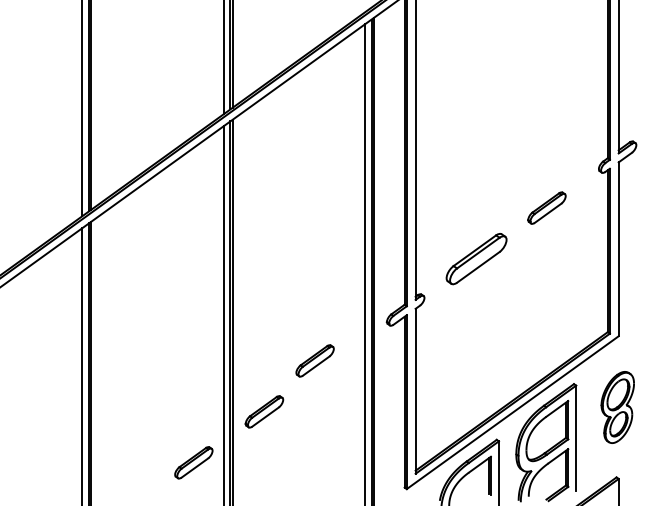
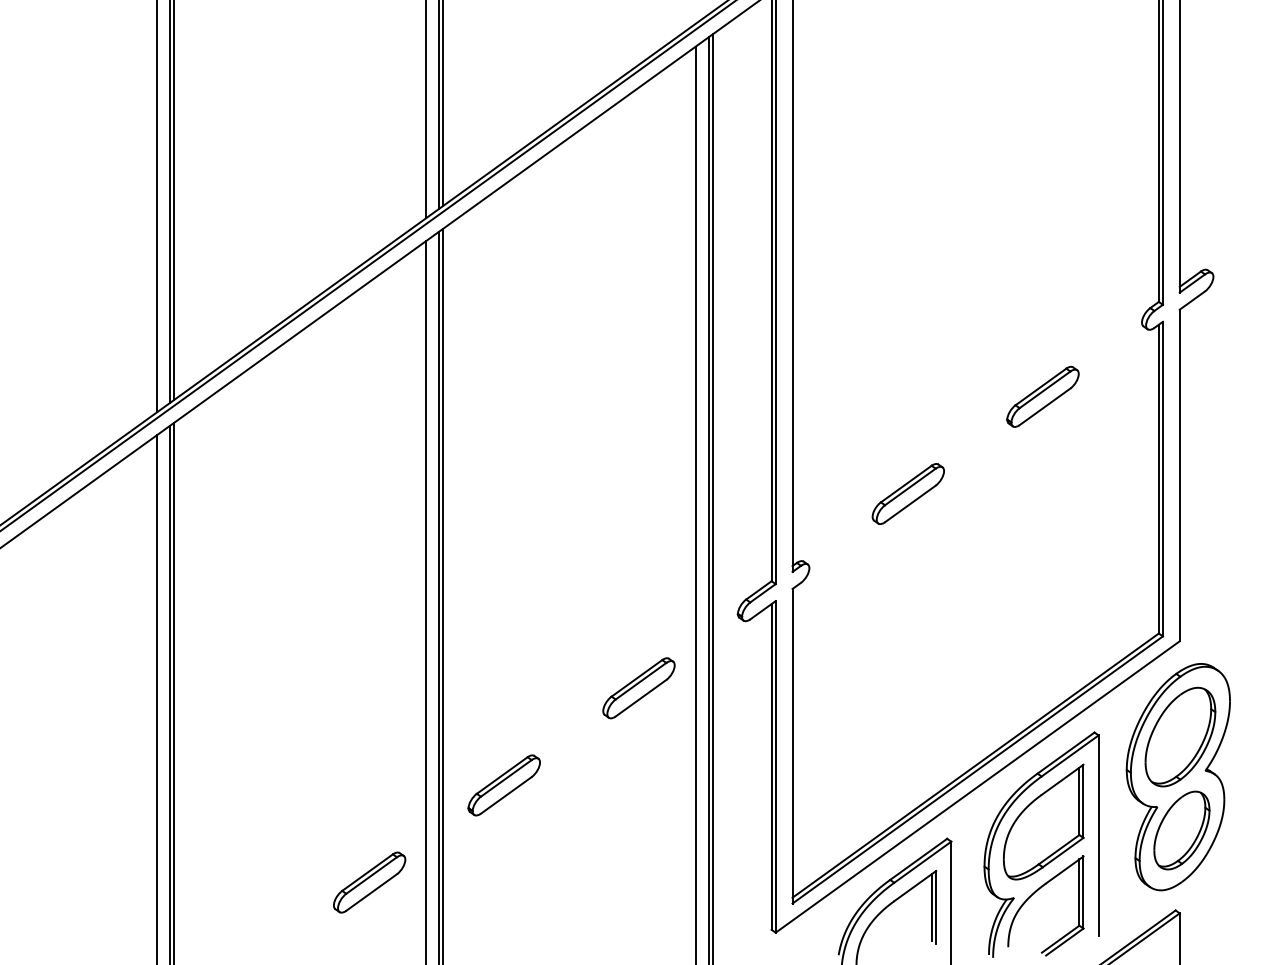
part: (475, 258) -> (906, 492), size x0.62
part: (314, 360) -> (637, 687), moved
part: (617, 407) -> (1177, 777), size x1.67

